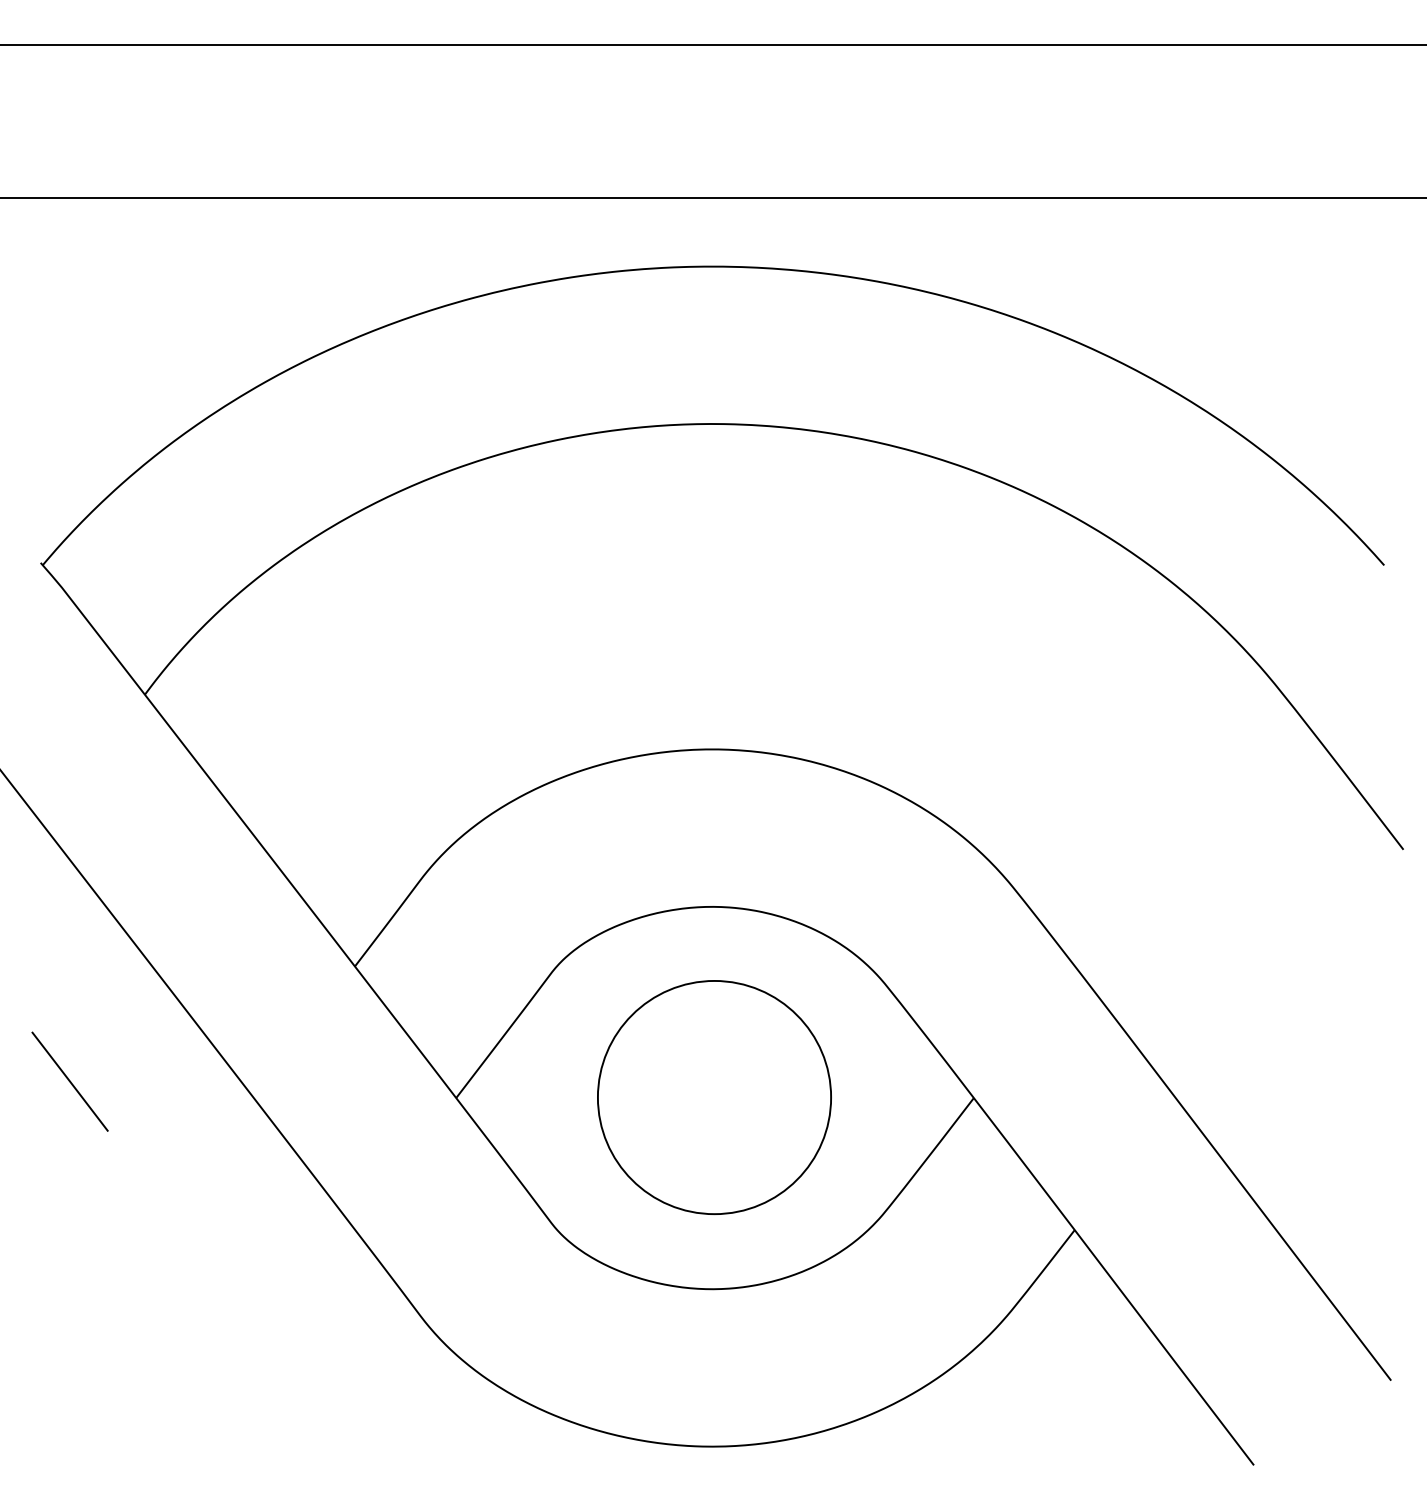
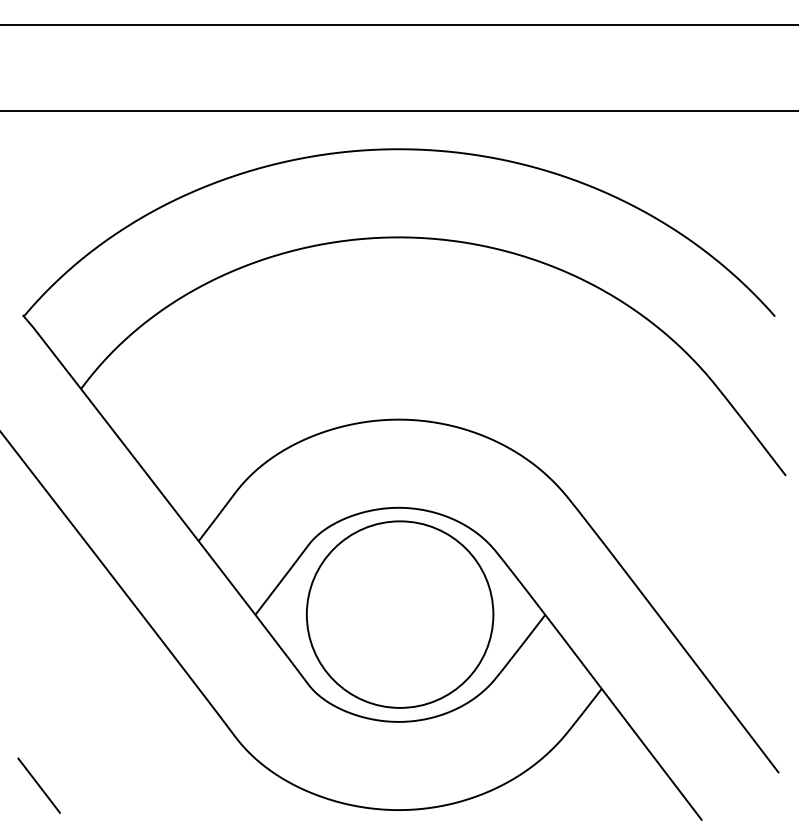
line: (68, 1081) -> (38, 785), moved
circle: (713, 1097) -> (399, 614), size x1.43

